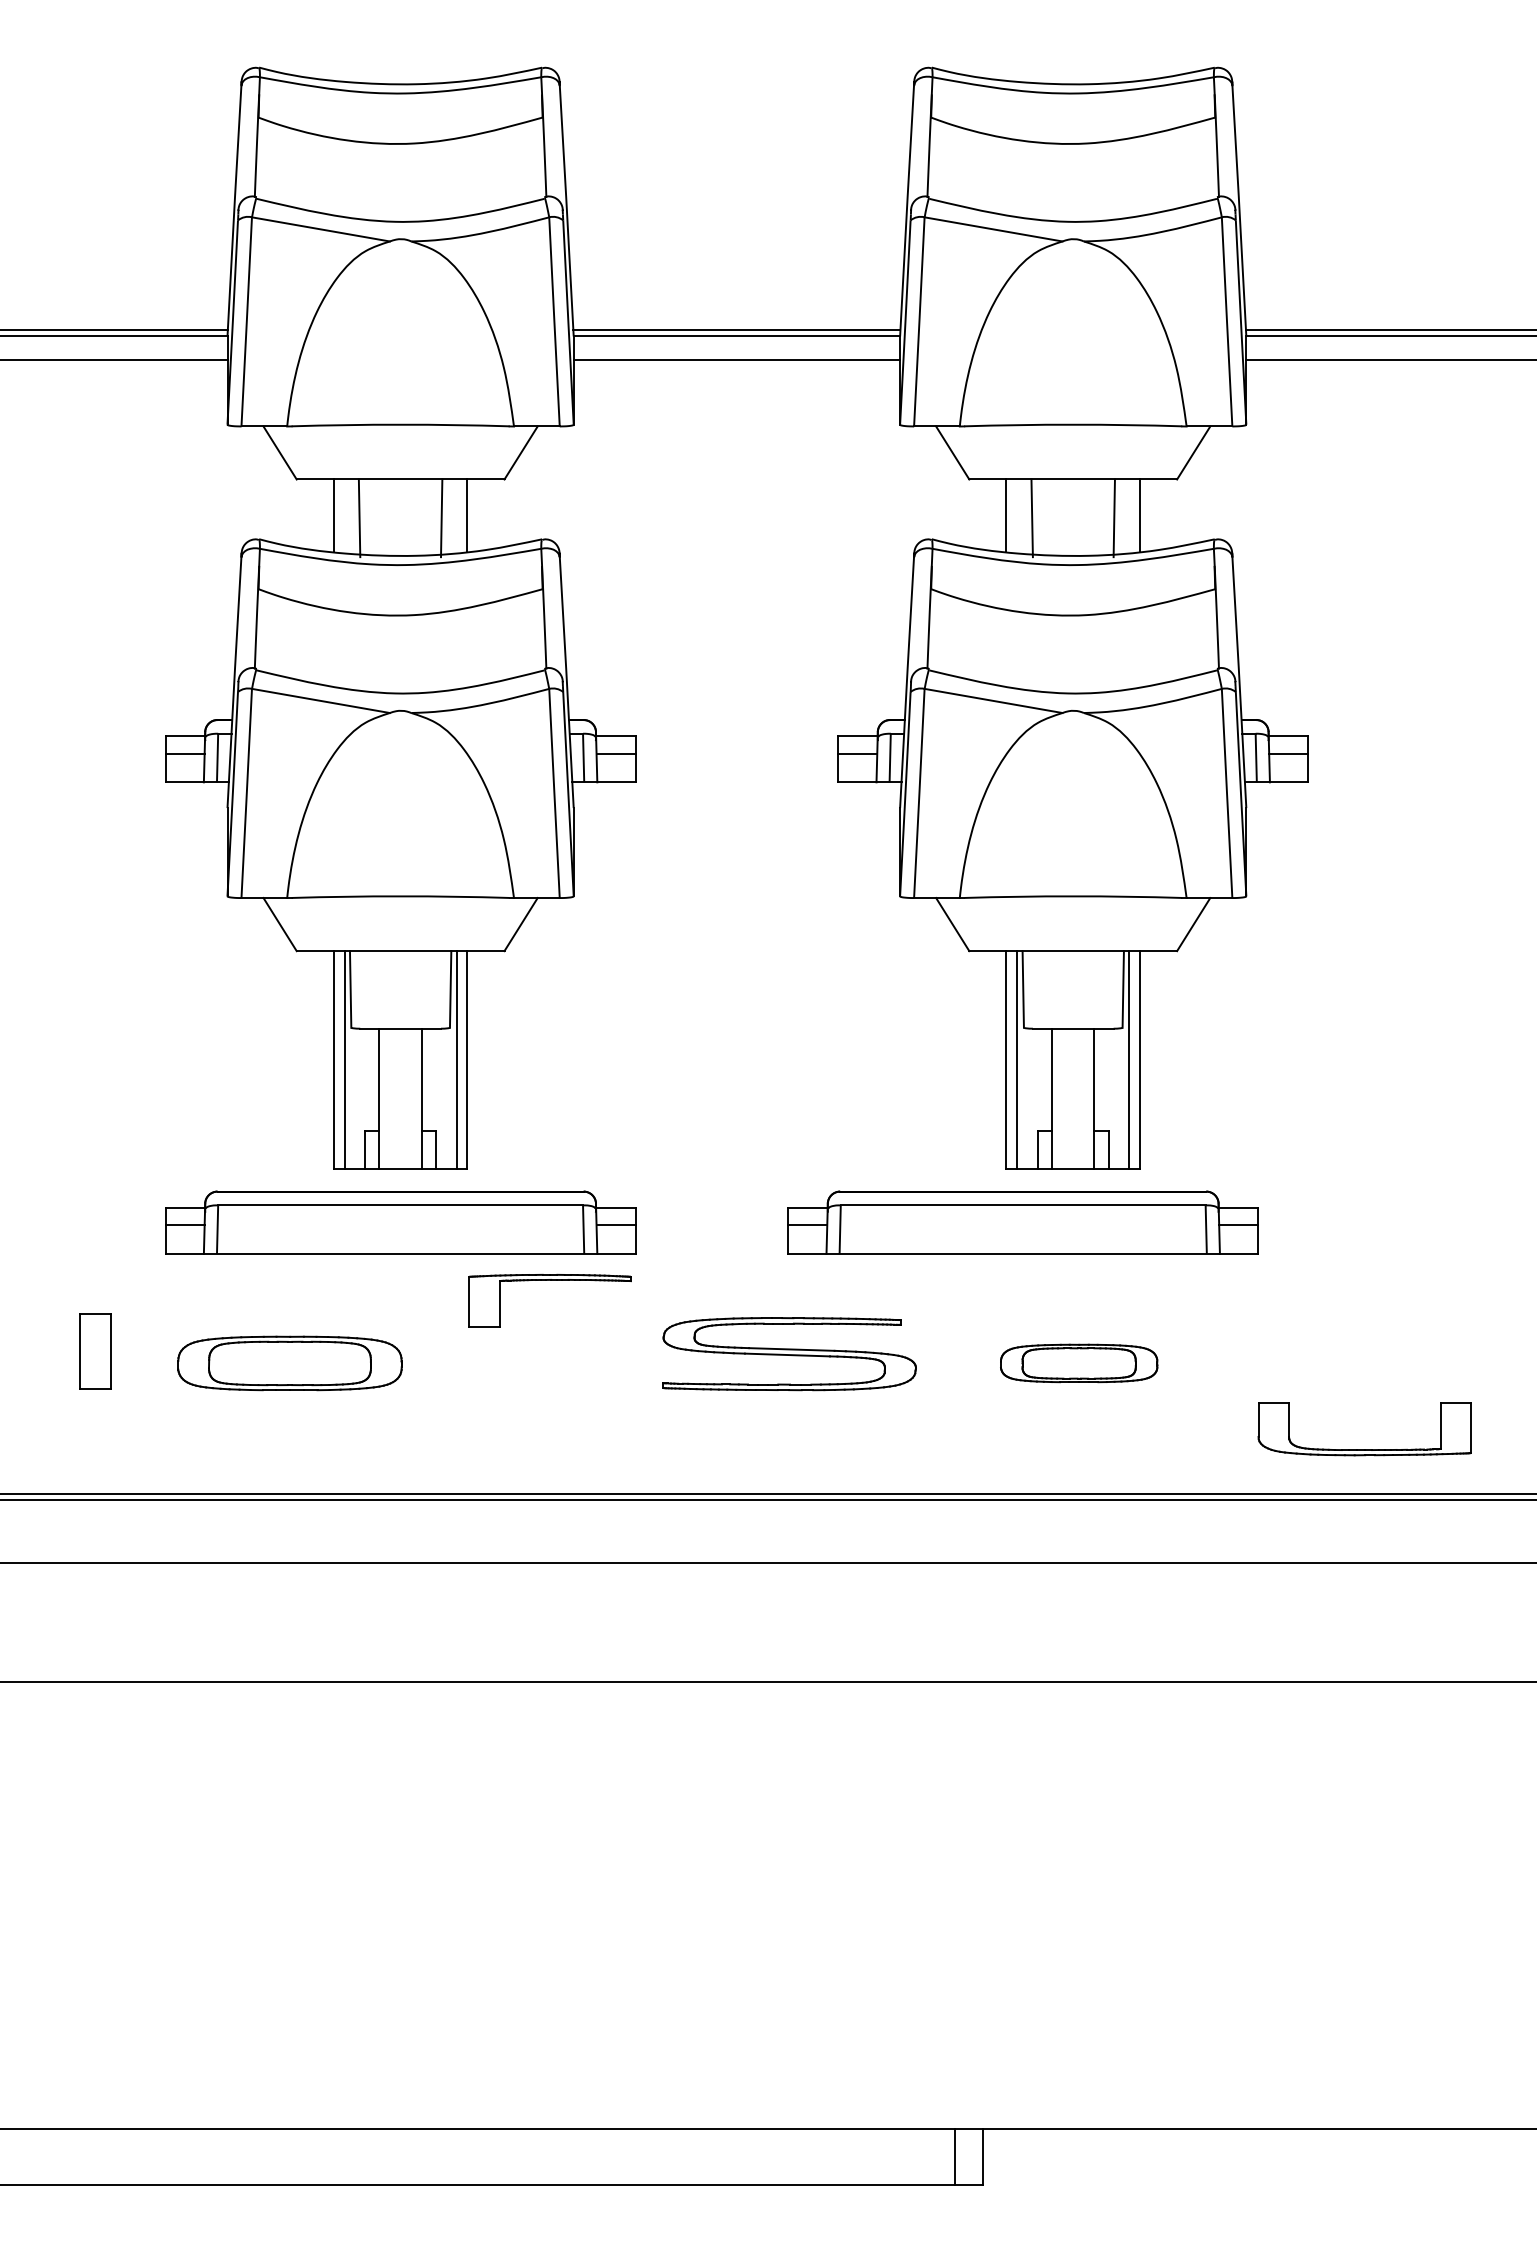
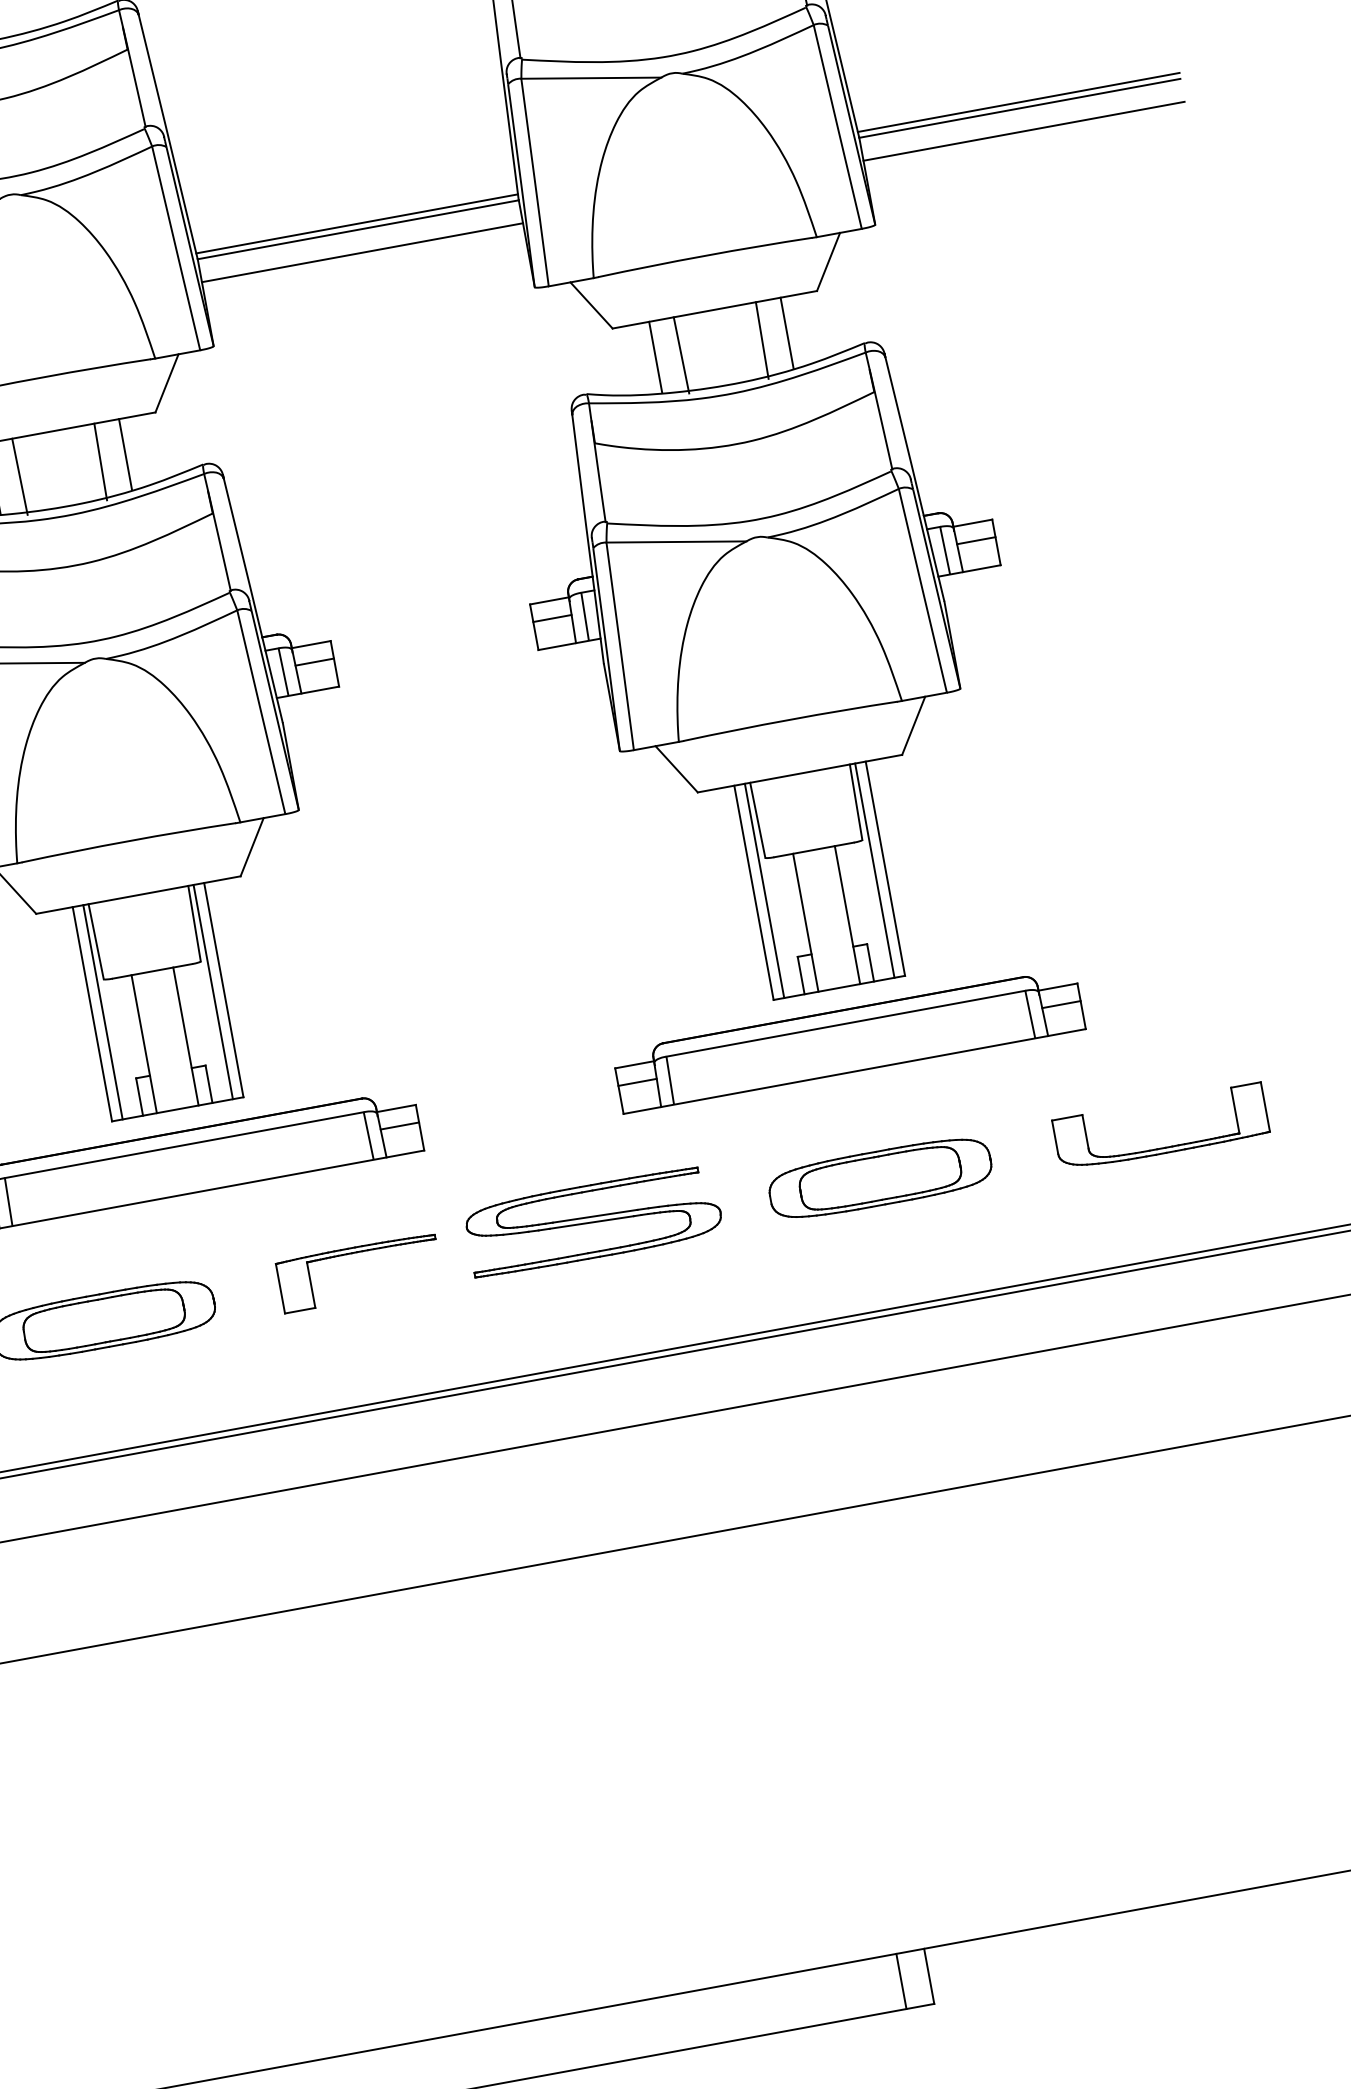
part: (1022, 1222) -> (848, 1040), moved
part: (549, 1280) -> (355, 1253), moved
part: (1078, 1363) -> (879, 1178), size x1.43
part: (1364, 1449) -> (1164, 1147), moved

